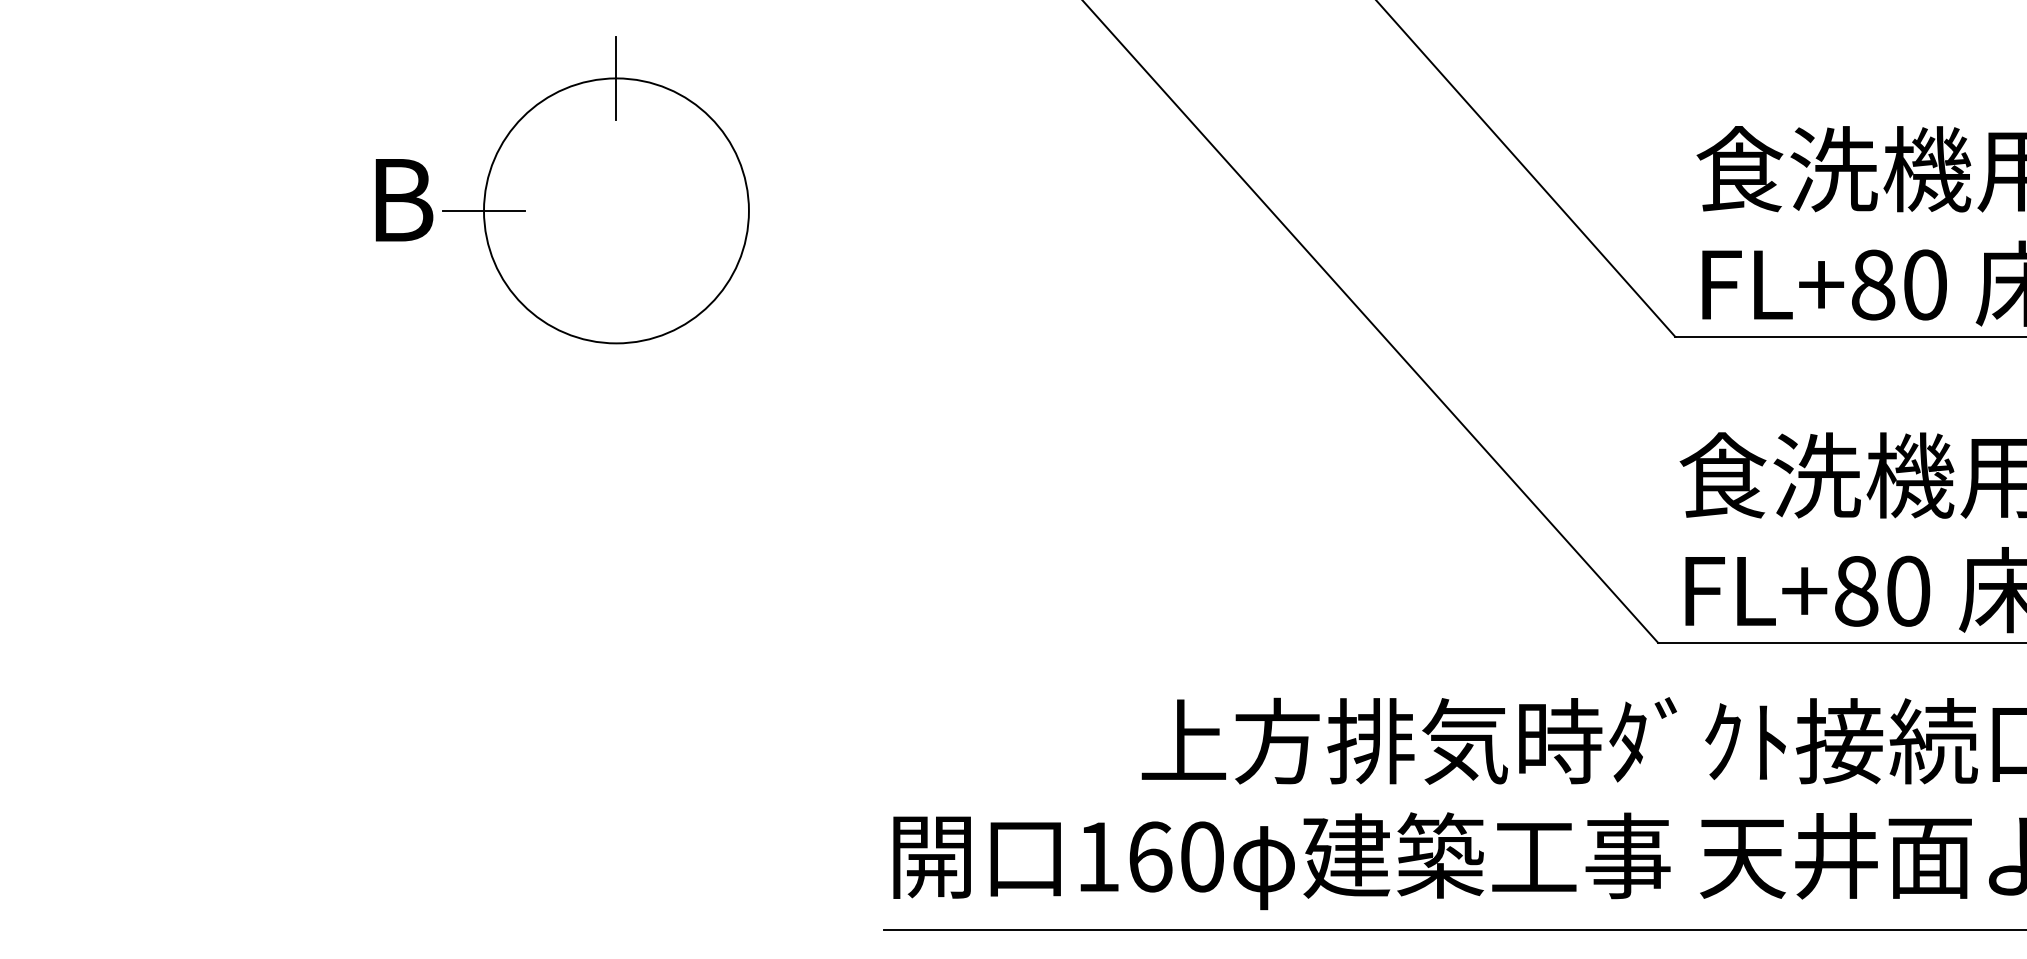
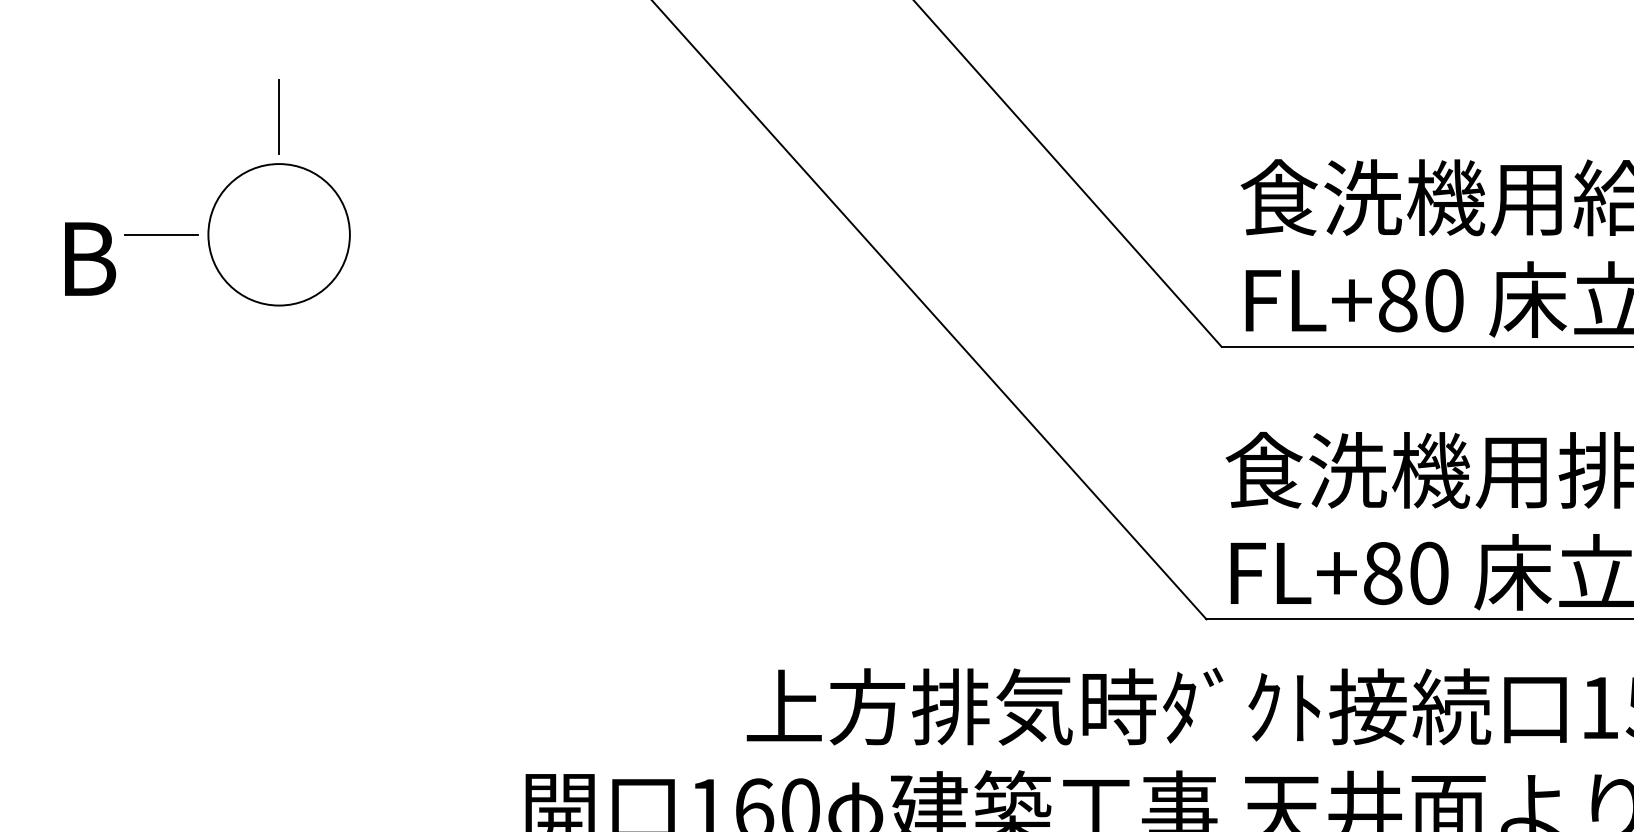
text: (404, 200) -> (90, 259), moved
circle: (616, 210) -> (279, 234), size x0.6

